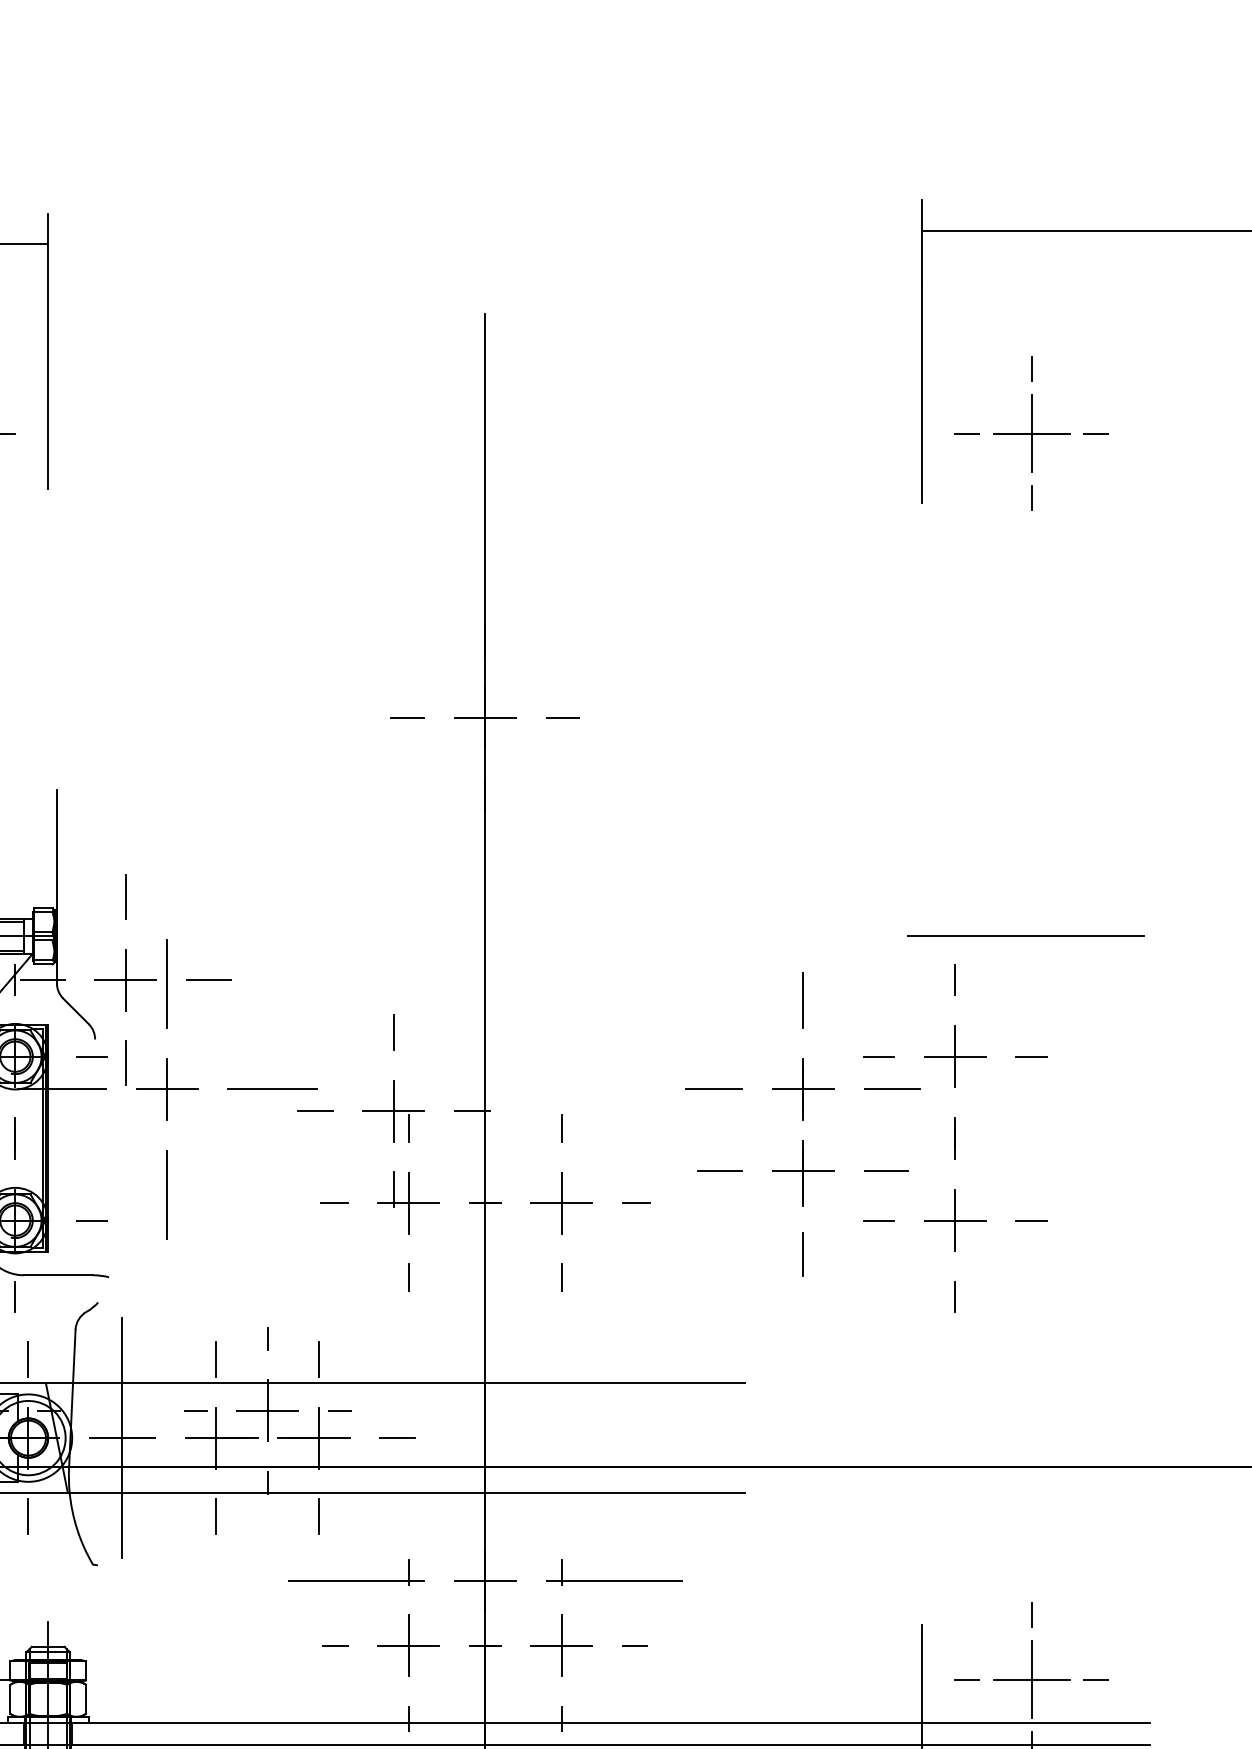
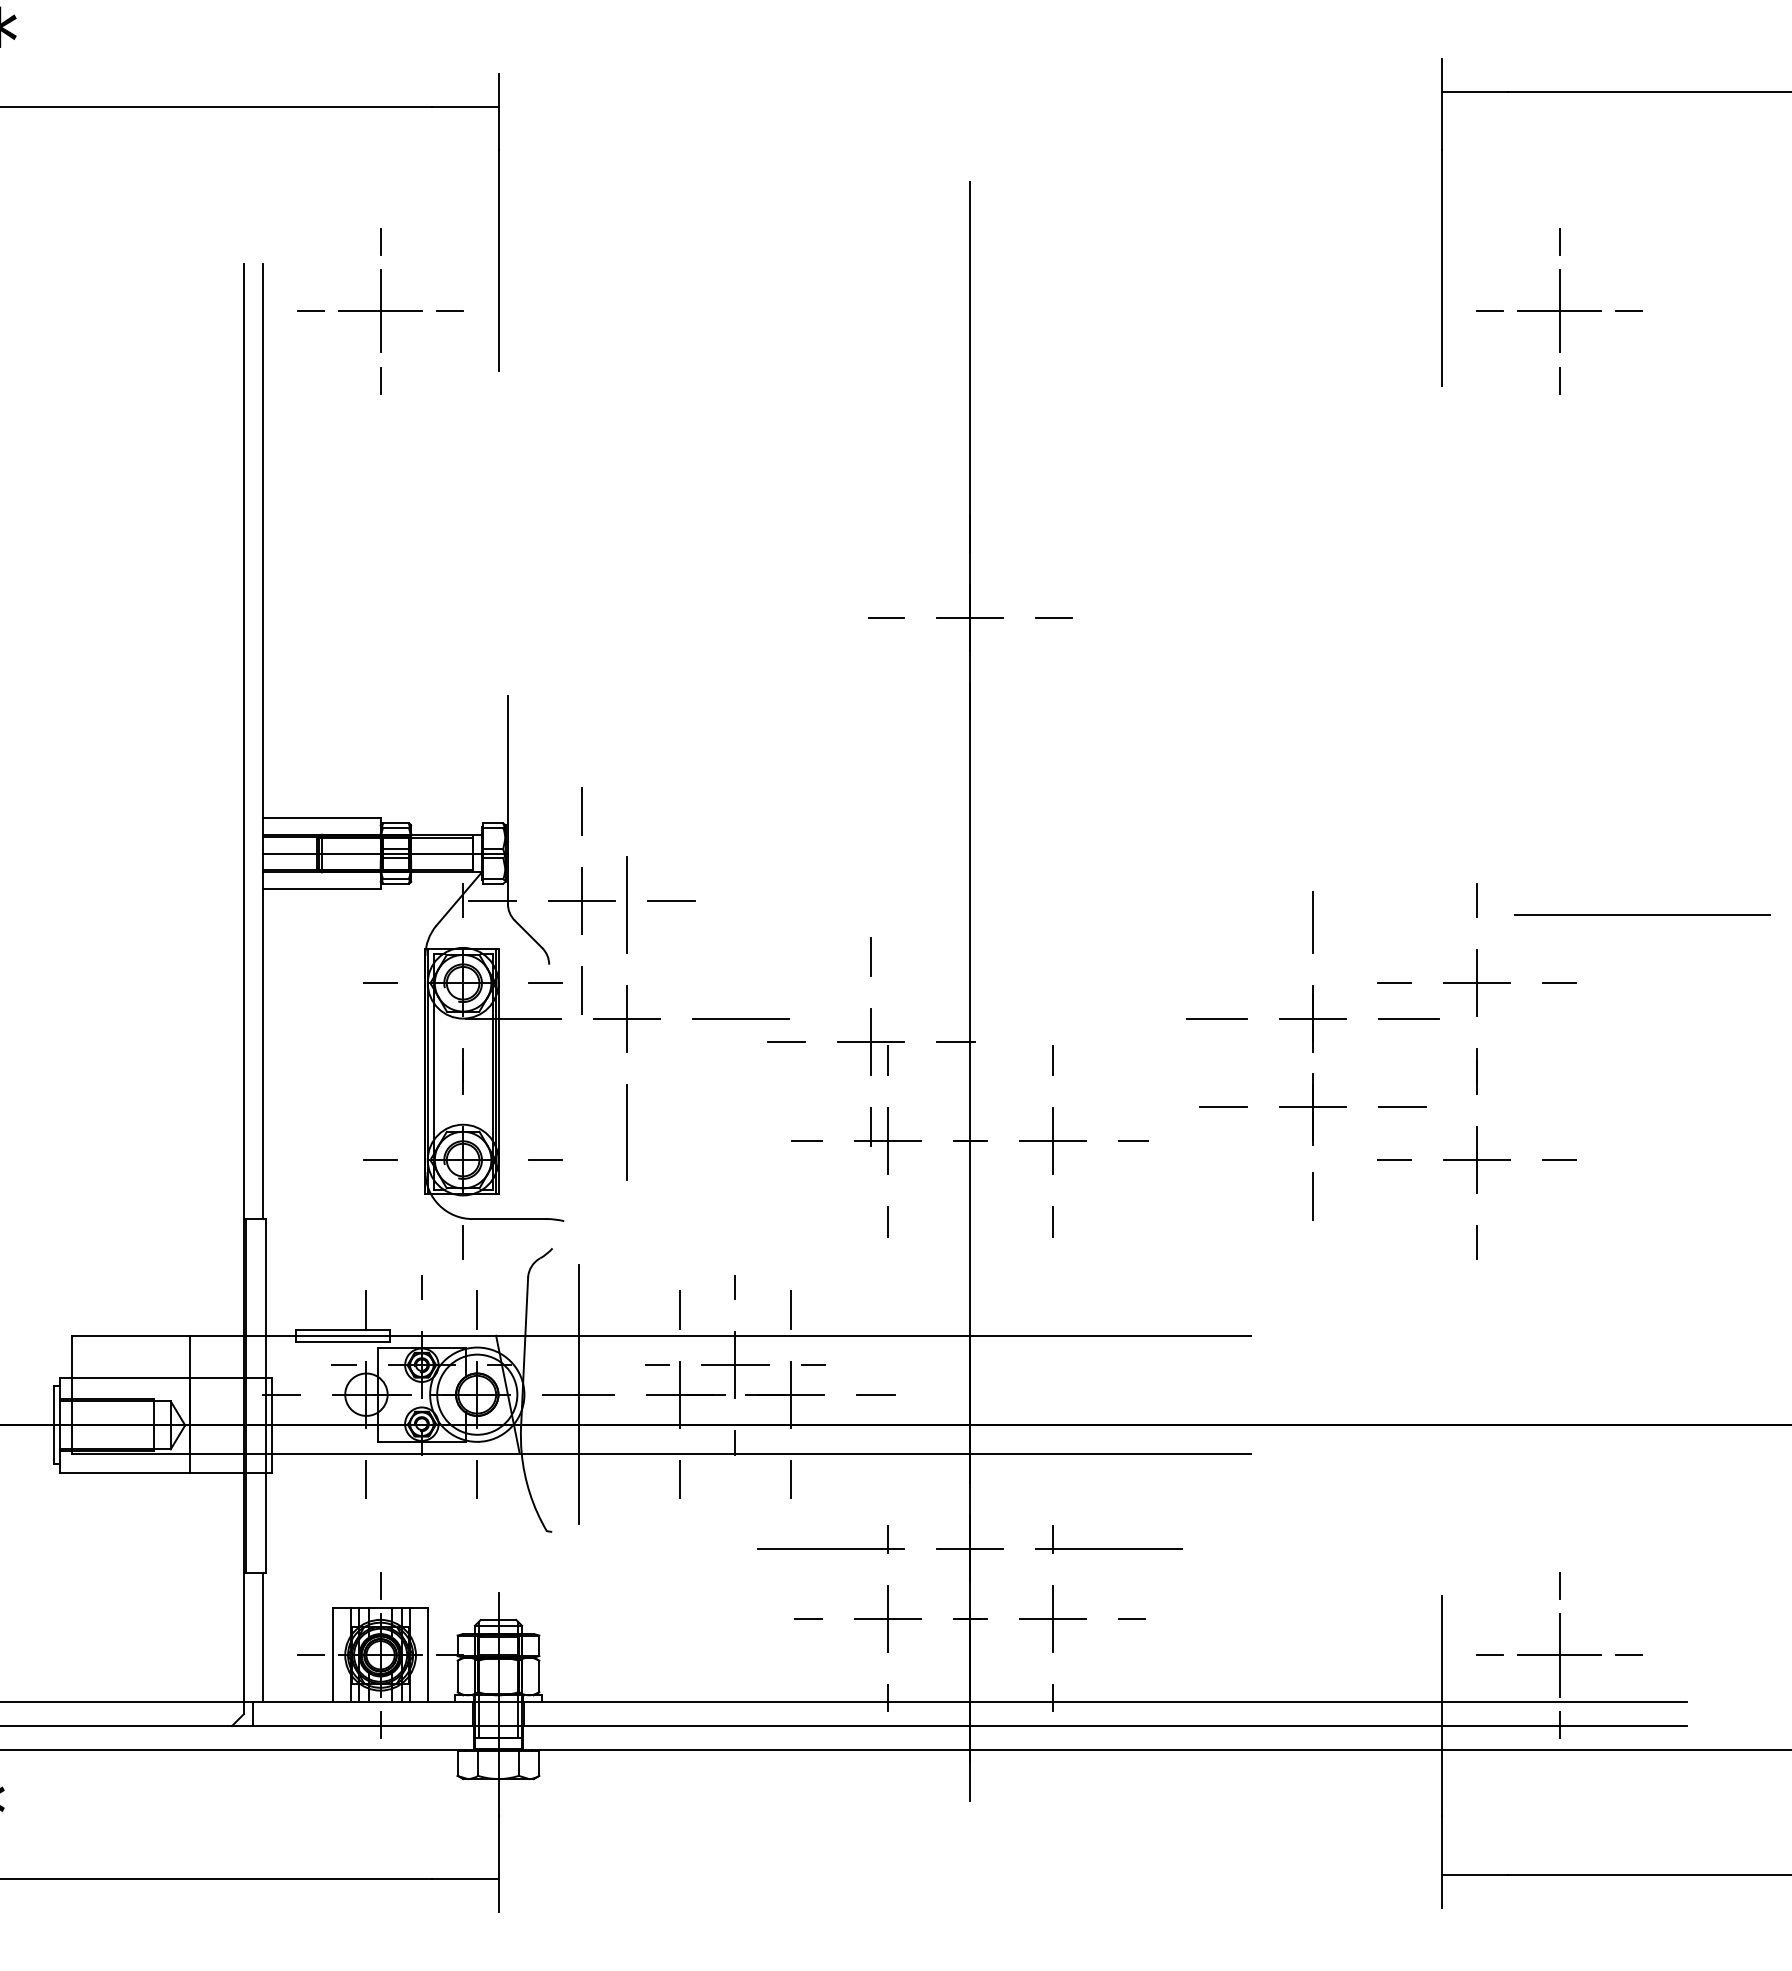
line: (1026, 936) -> (1642, 914), moved

